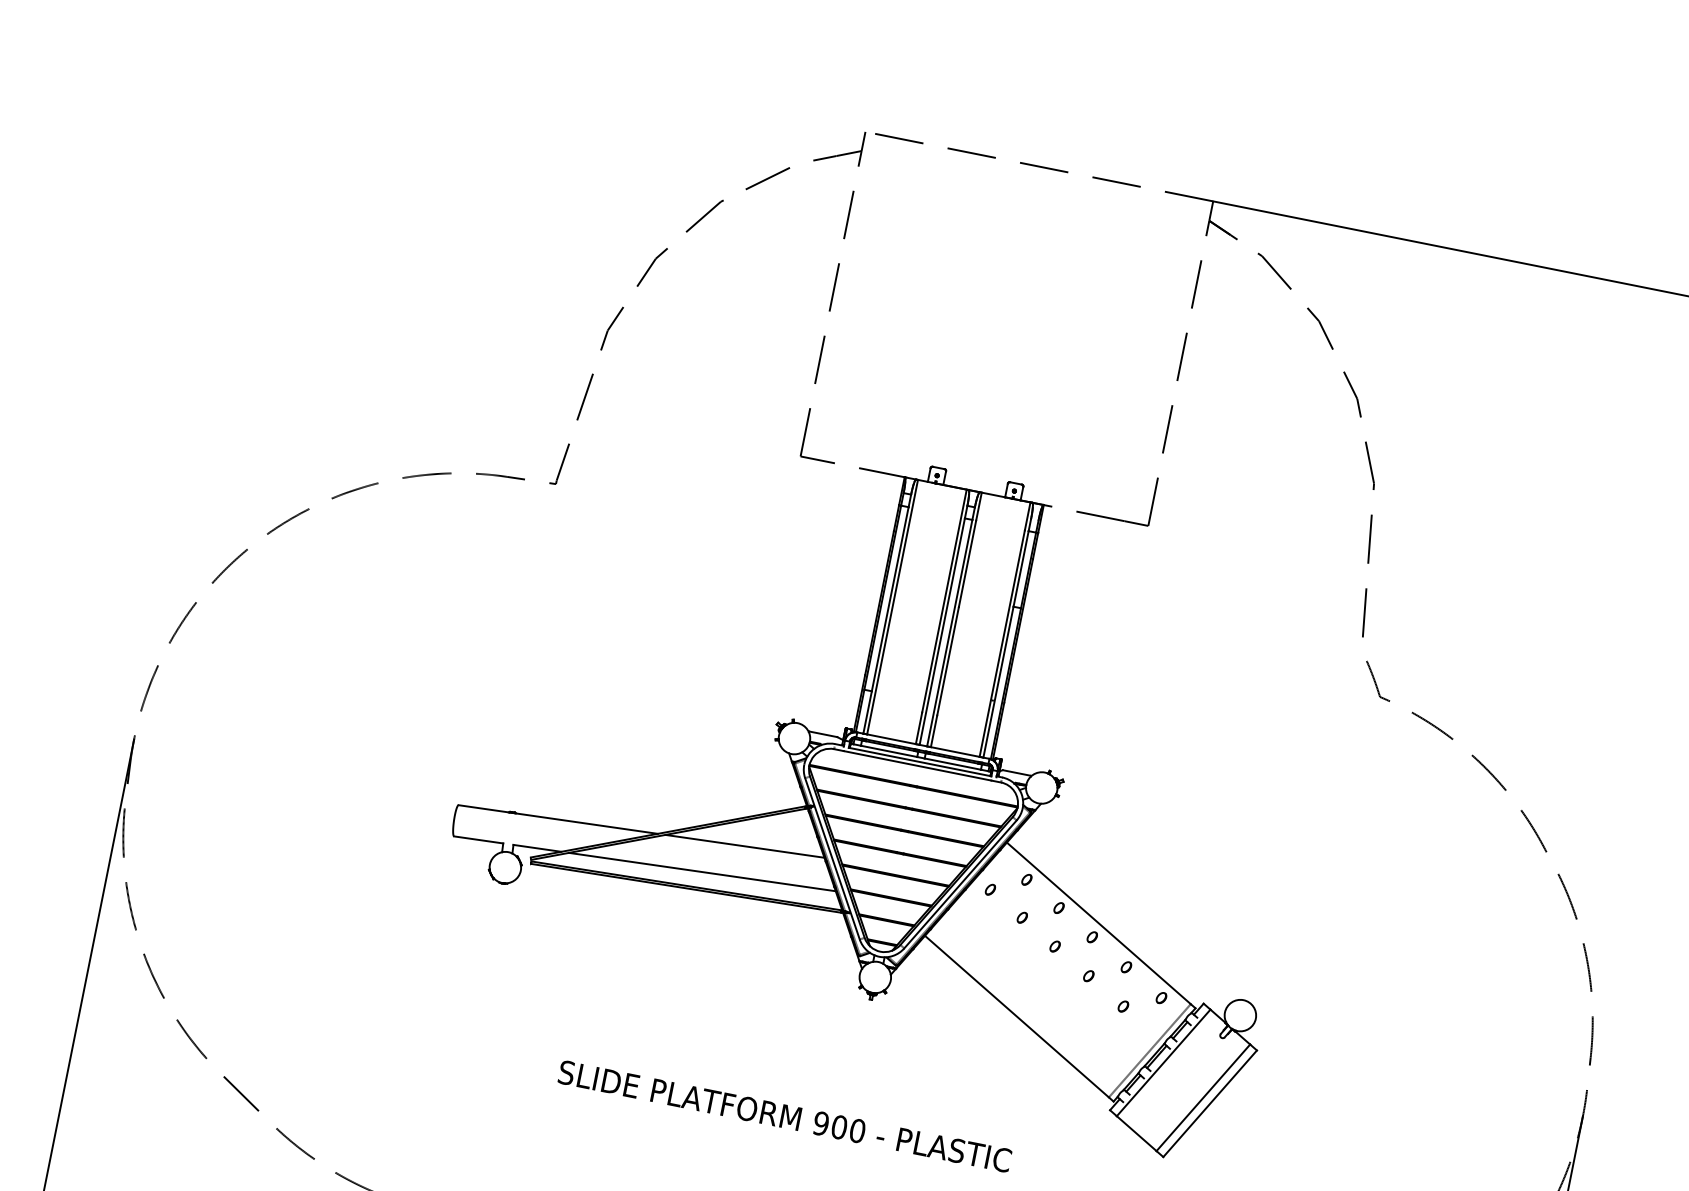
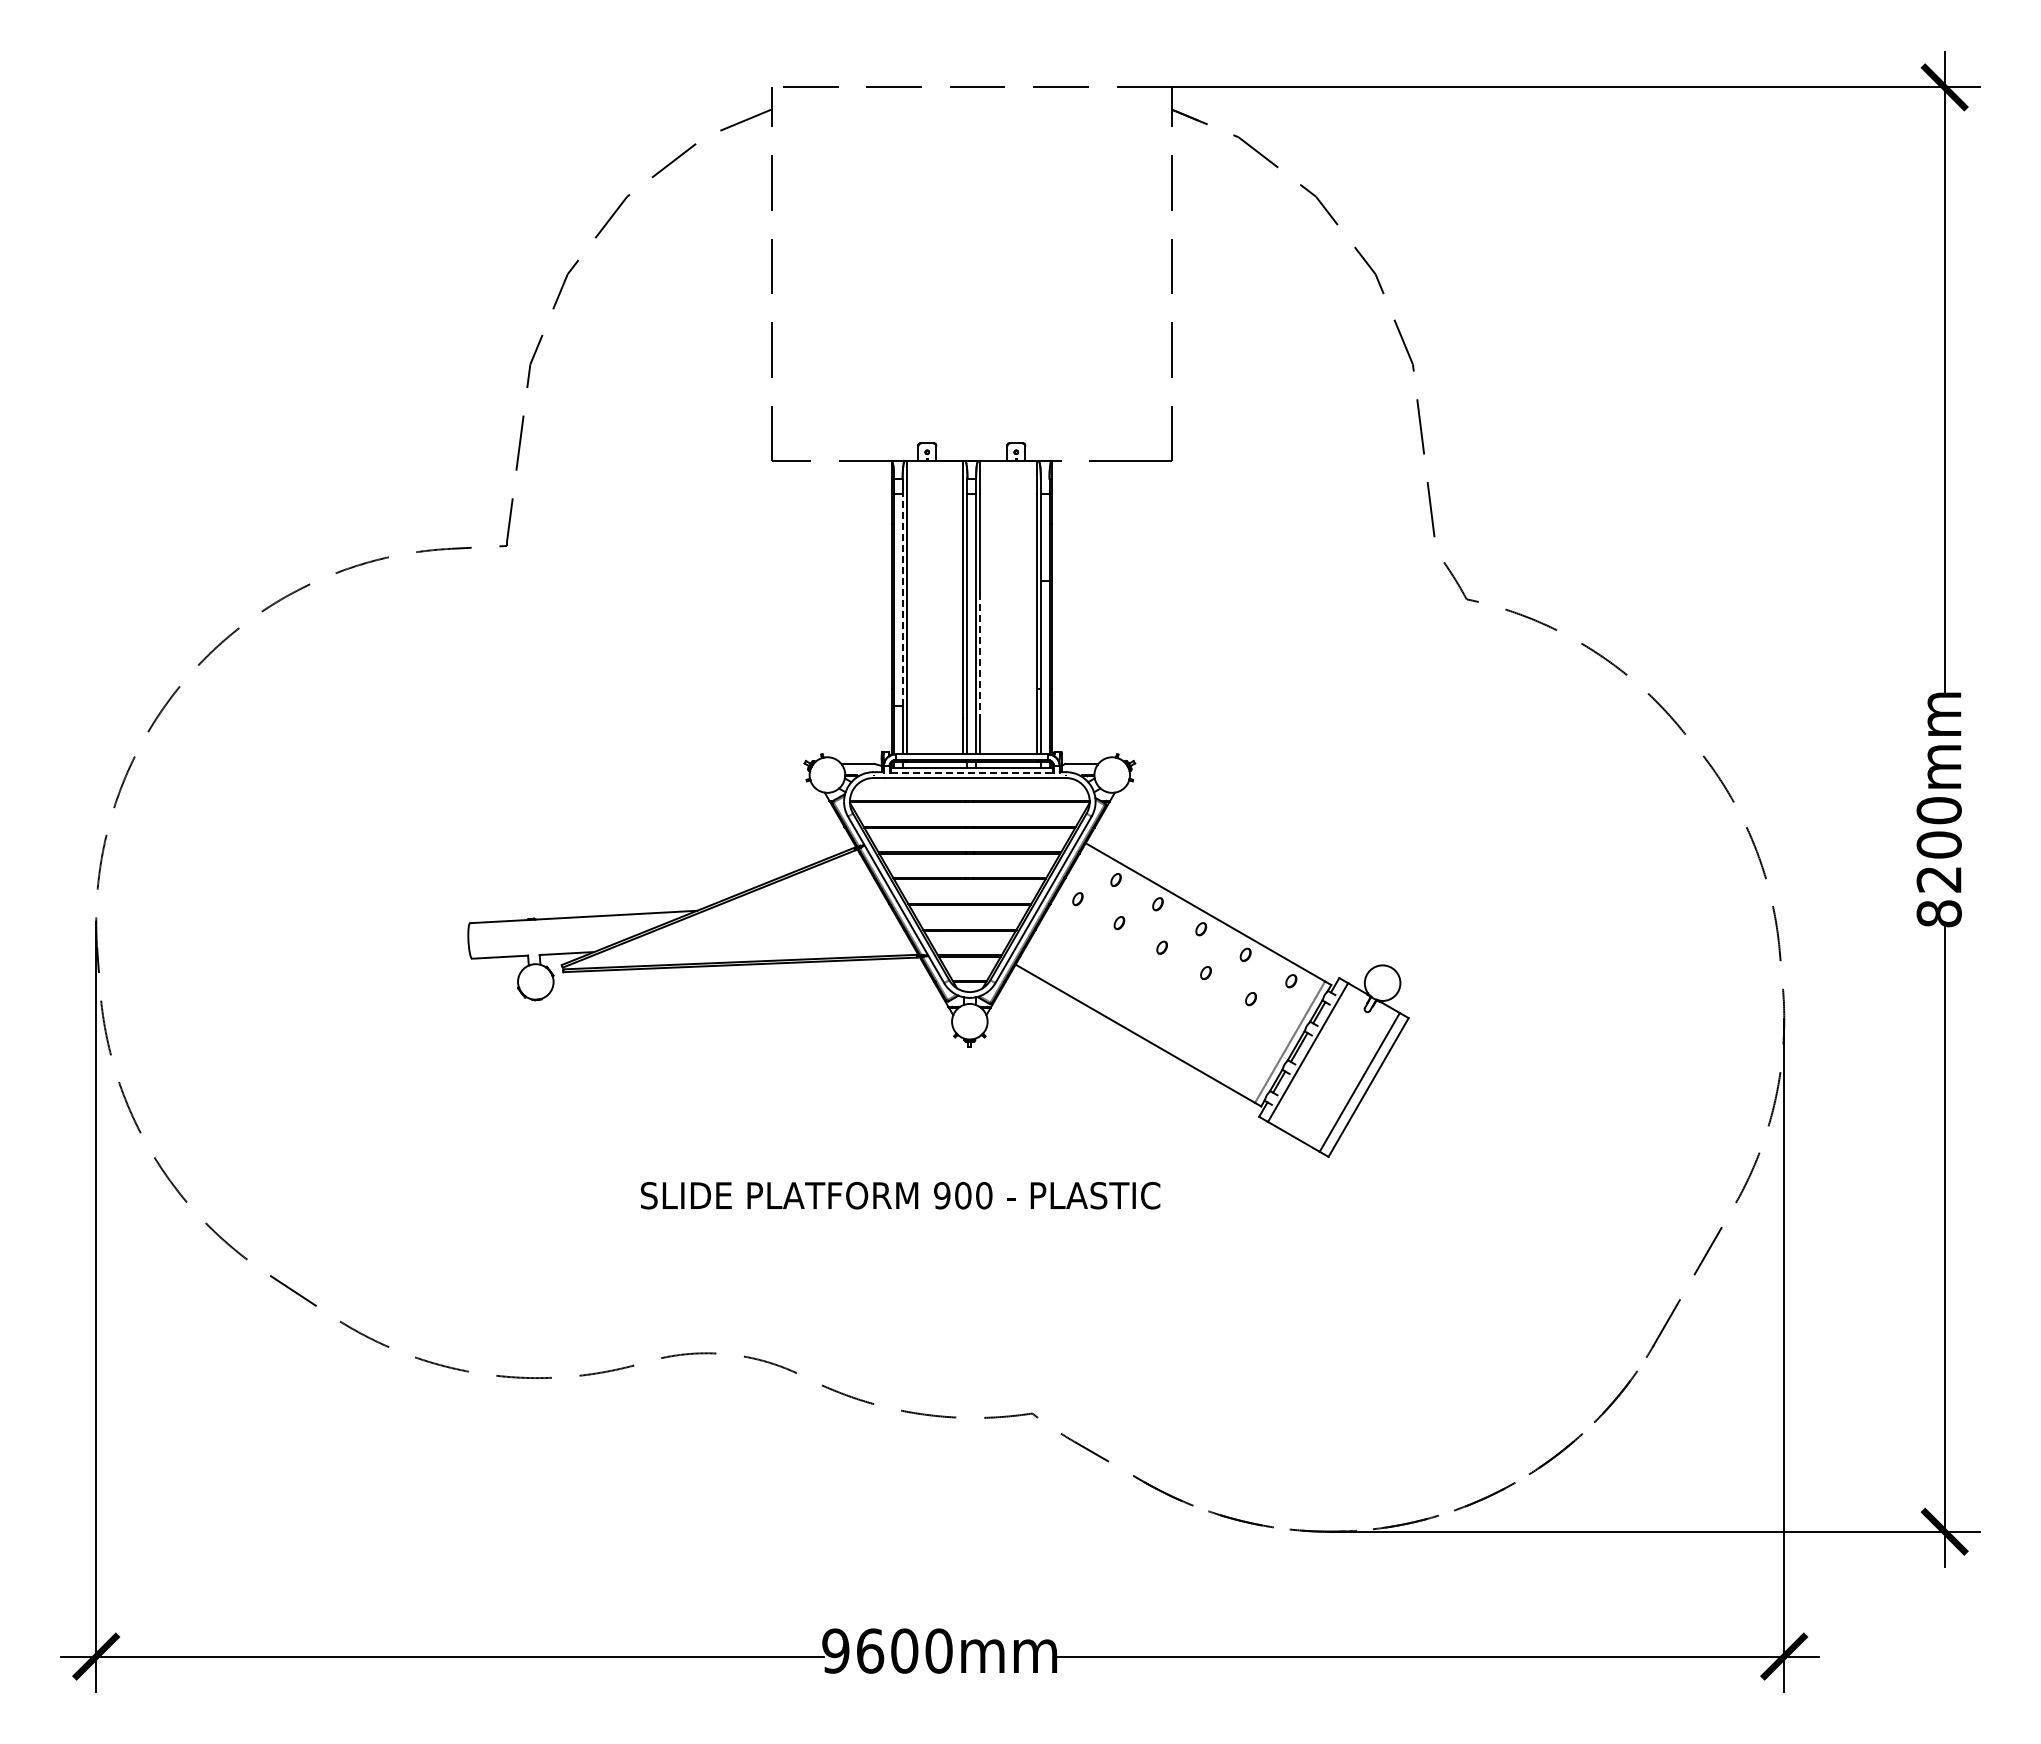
line: (890, 599) -> (902, 599), solid -> dashed
line: (948, 661) -> (980, 655), solid -> dashed
line: (920, 762) -> (972, 773), solid -> dashed
line: (744, 846) -> (795, 905), removed
line: (701, 872) -> (754, 943), removed

